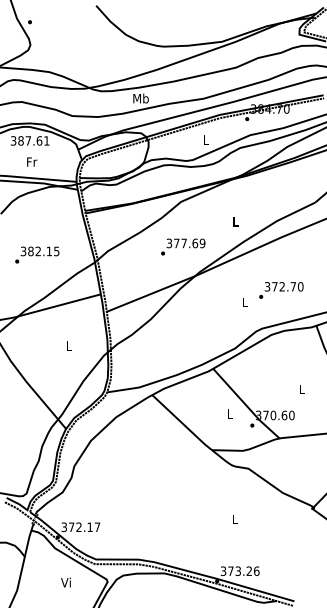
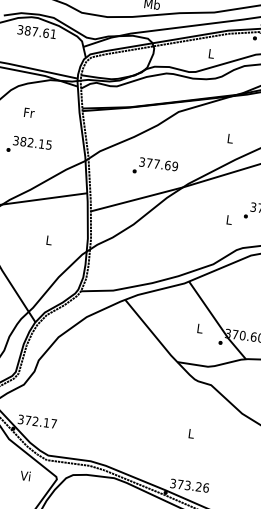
text: (32, 161) -> (29, 112), moved
text: (183, 246) -> (155, 167), moved
text: (65, 582) -> (24, 475), moved

